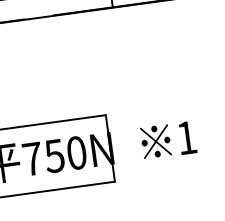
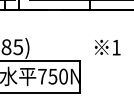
text: (168, 140) -> (107, 47), moved

